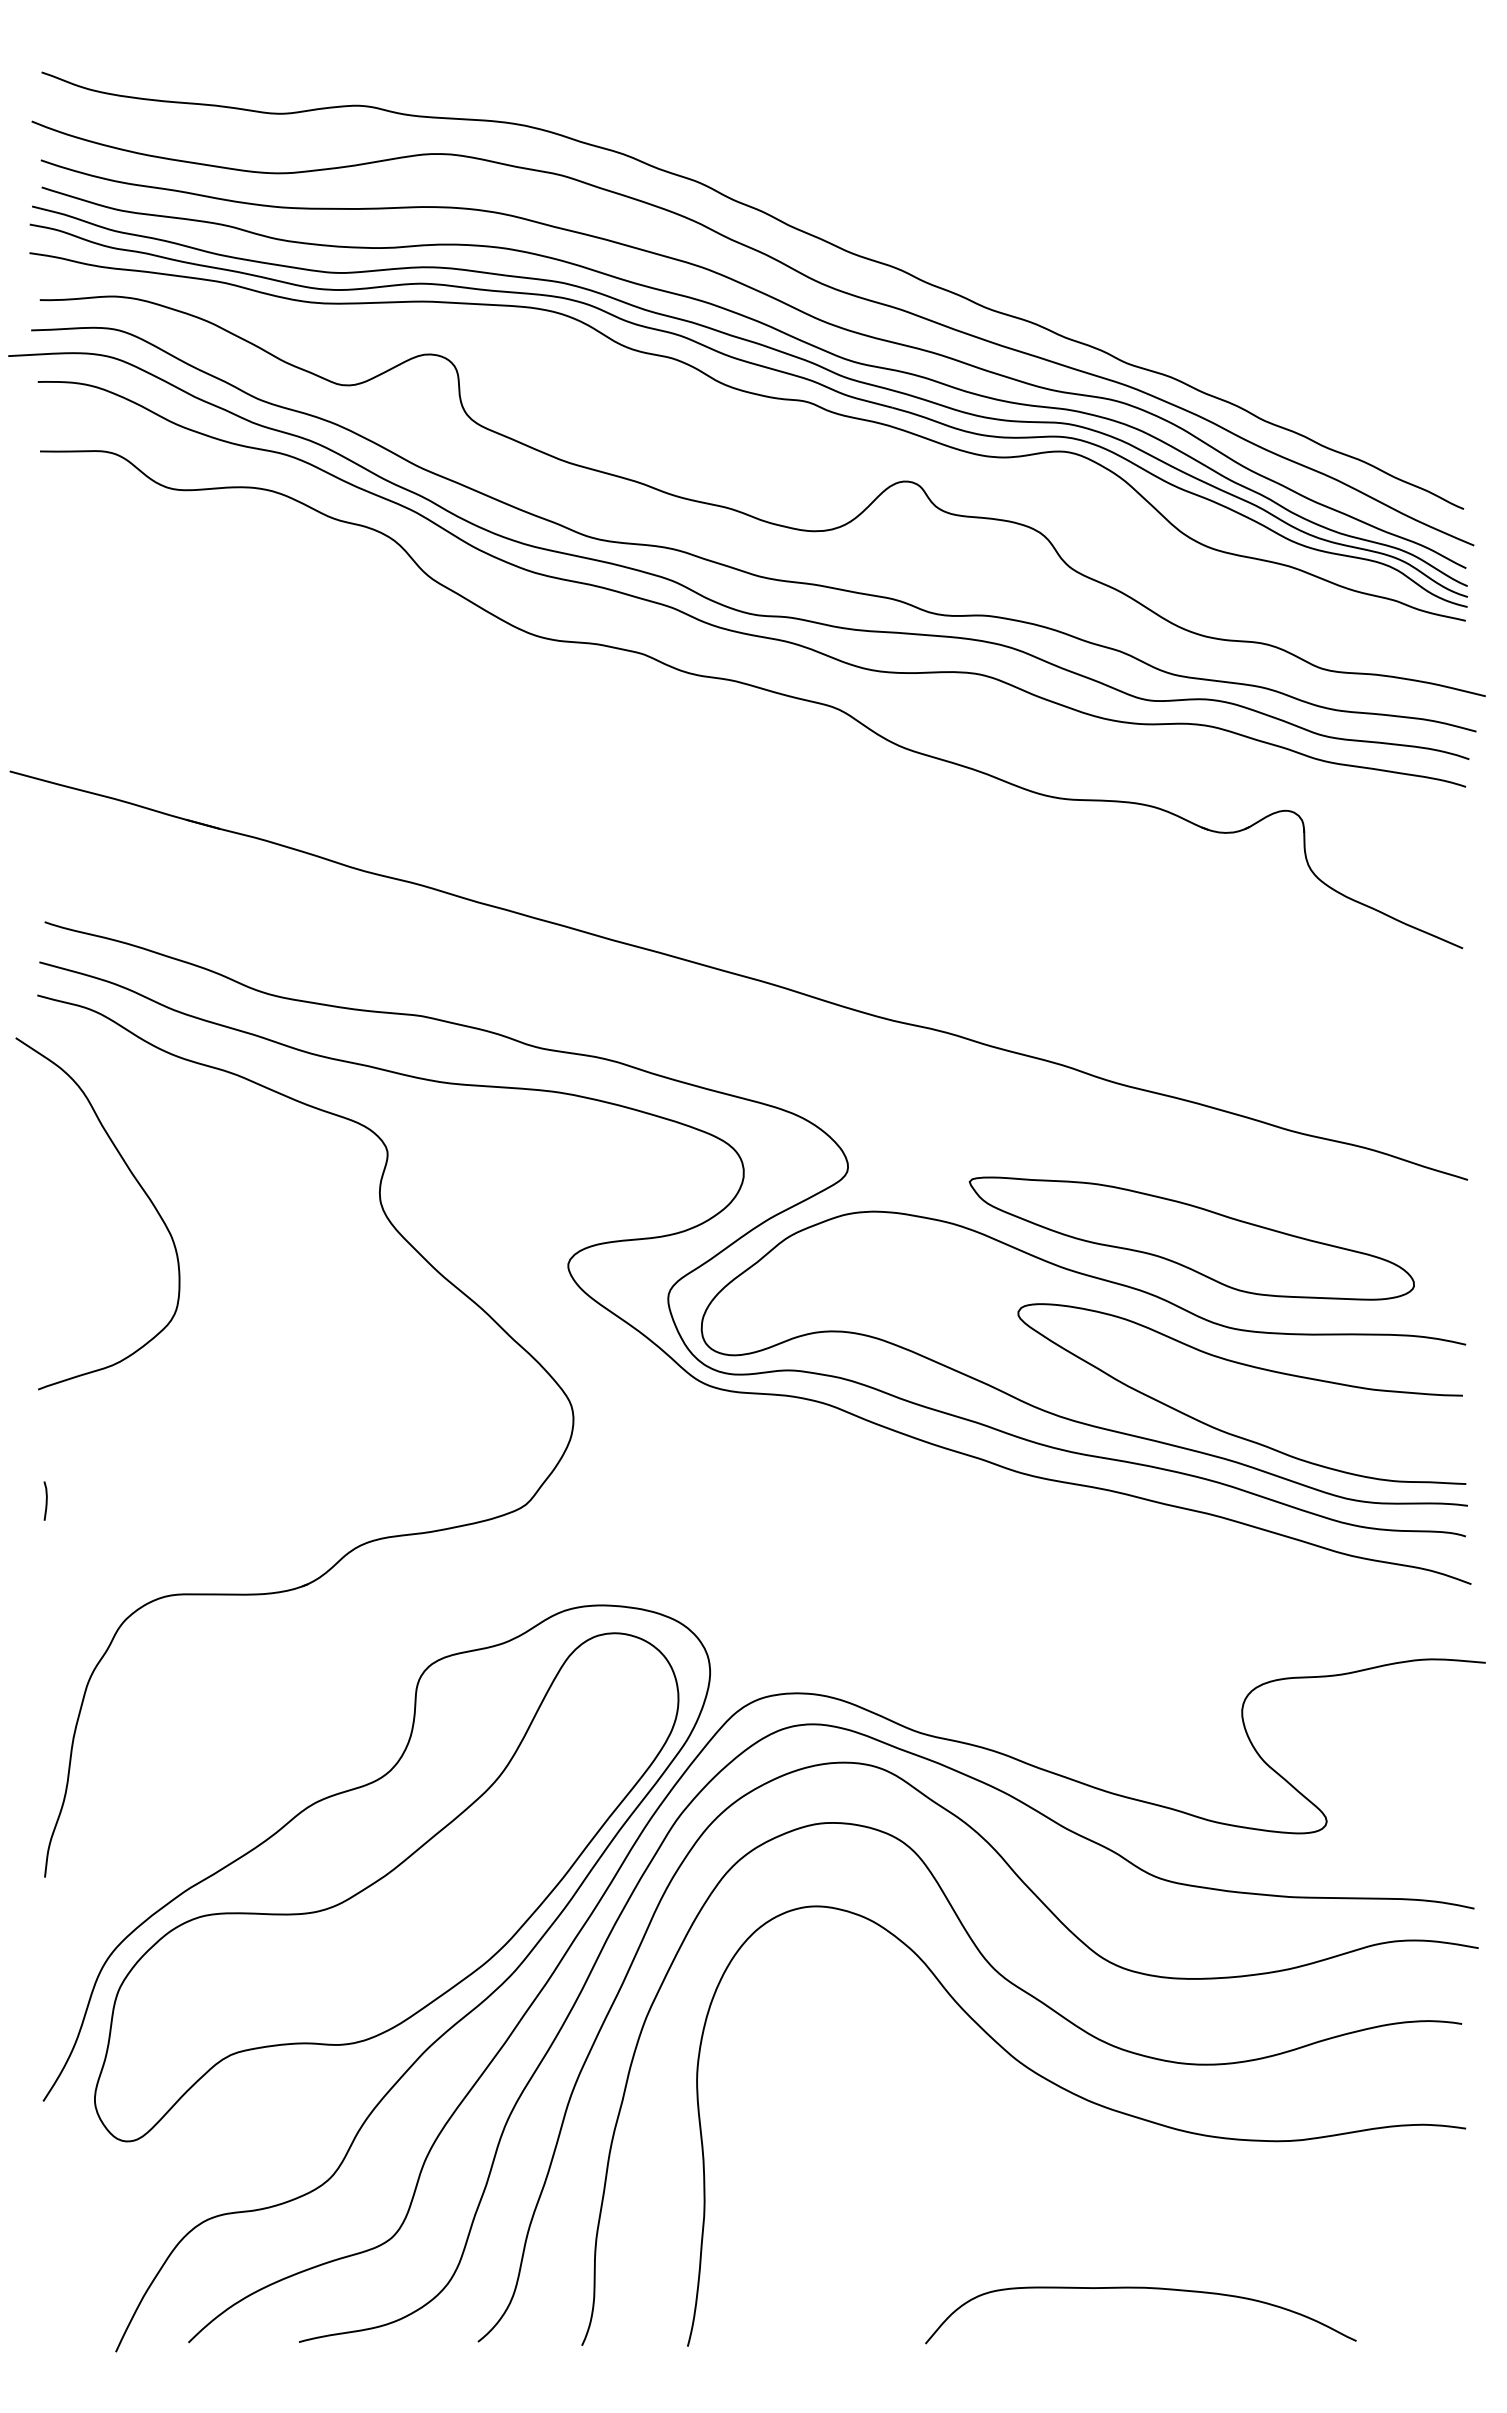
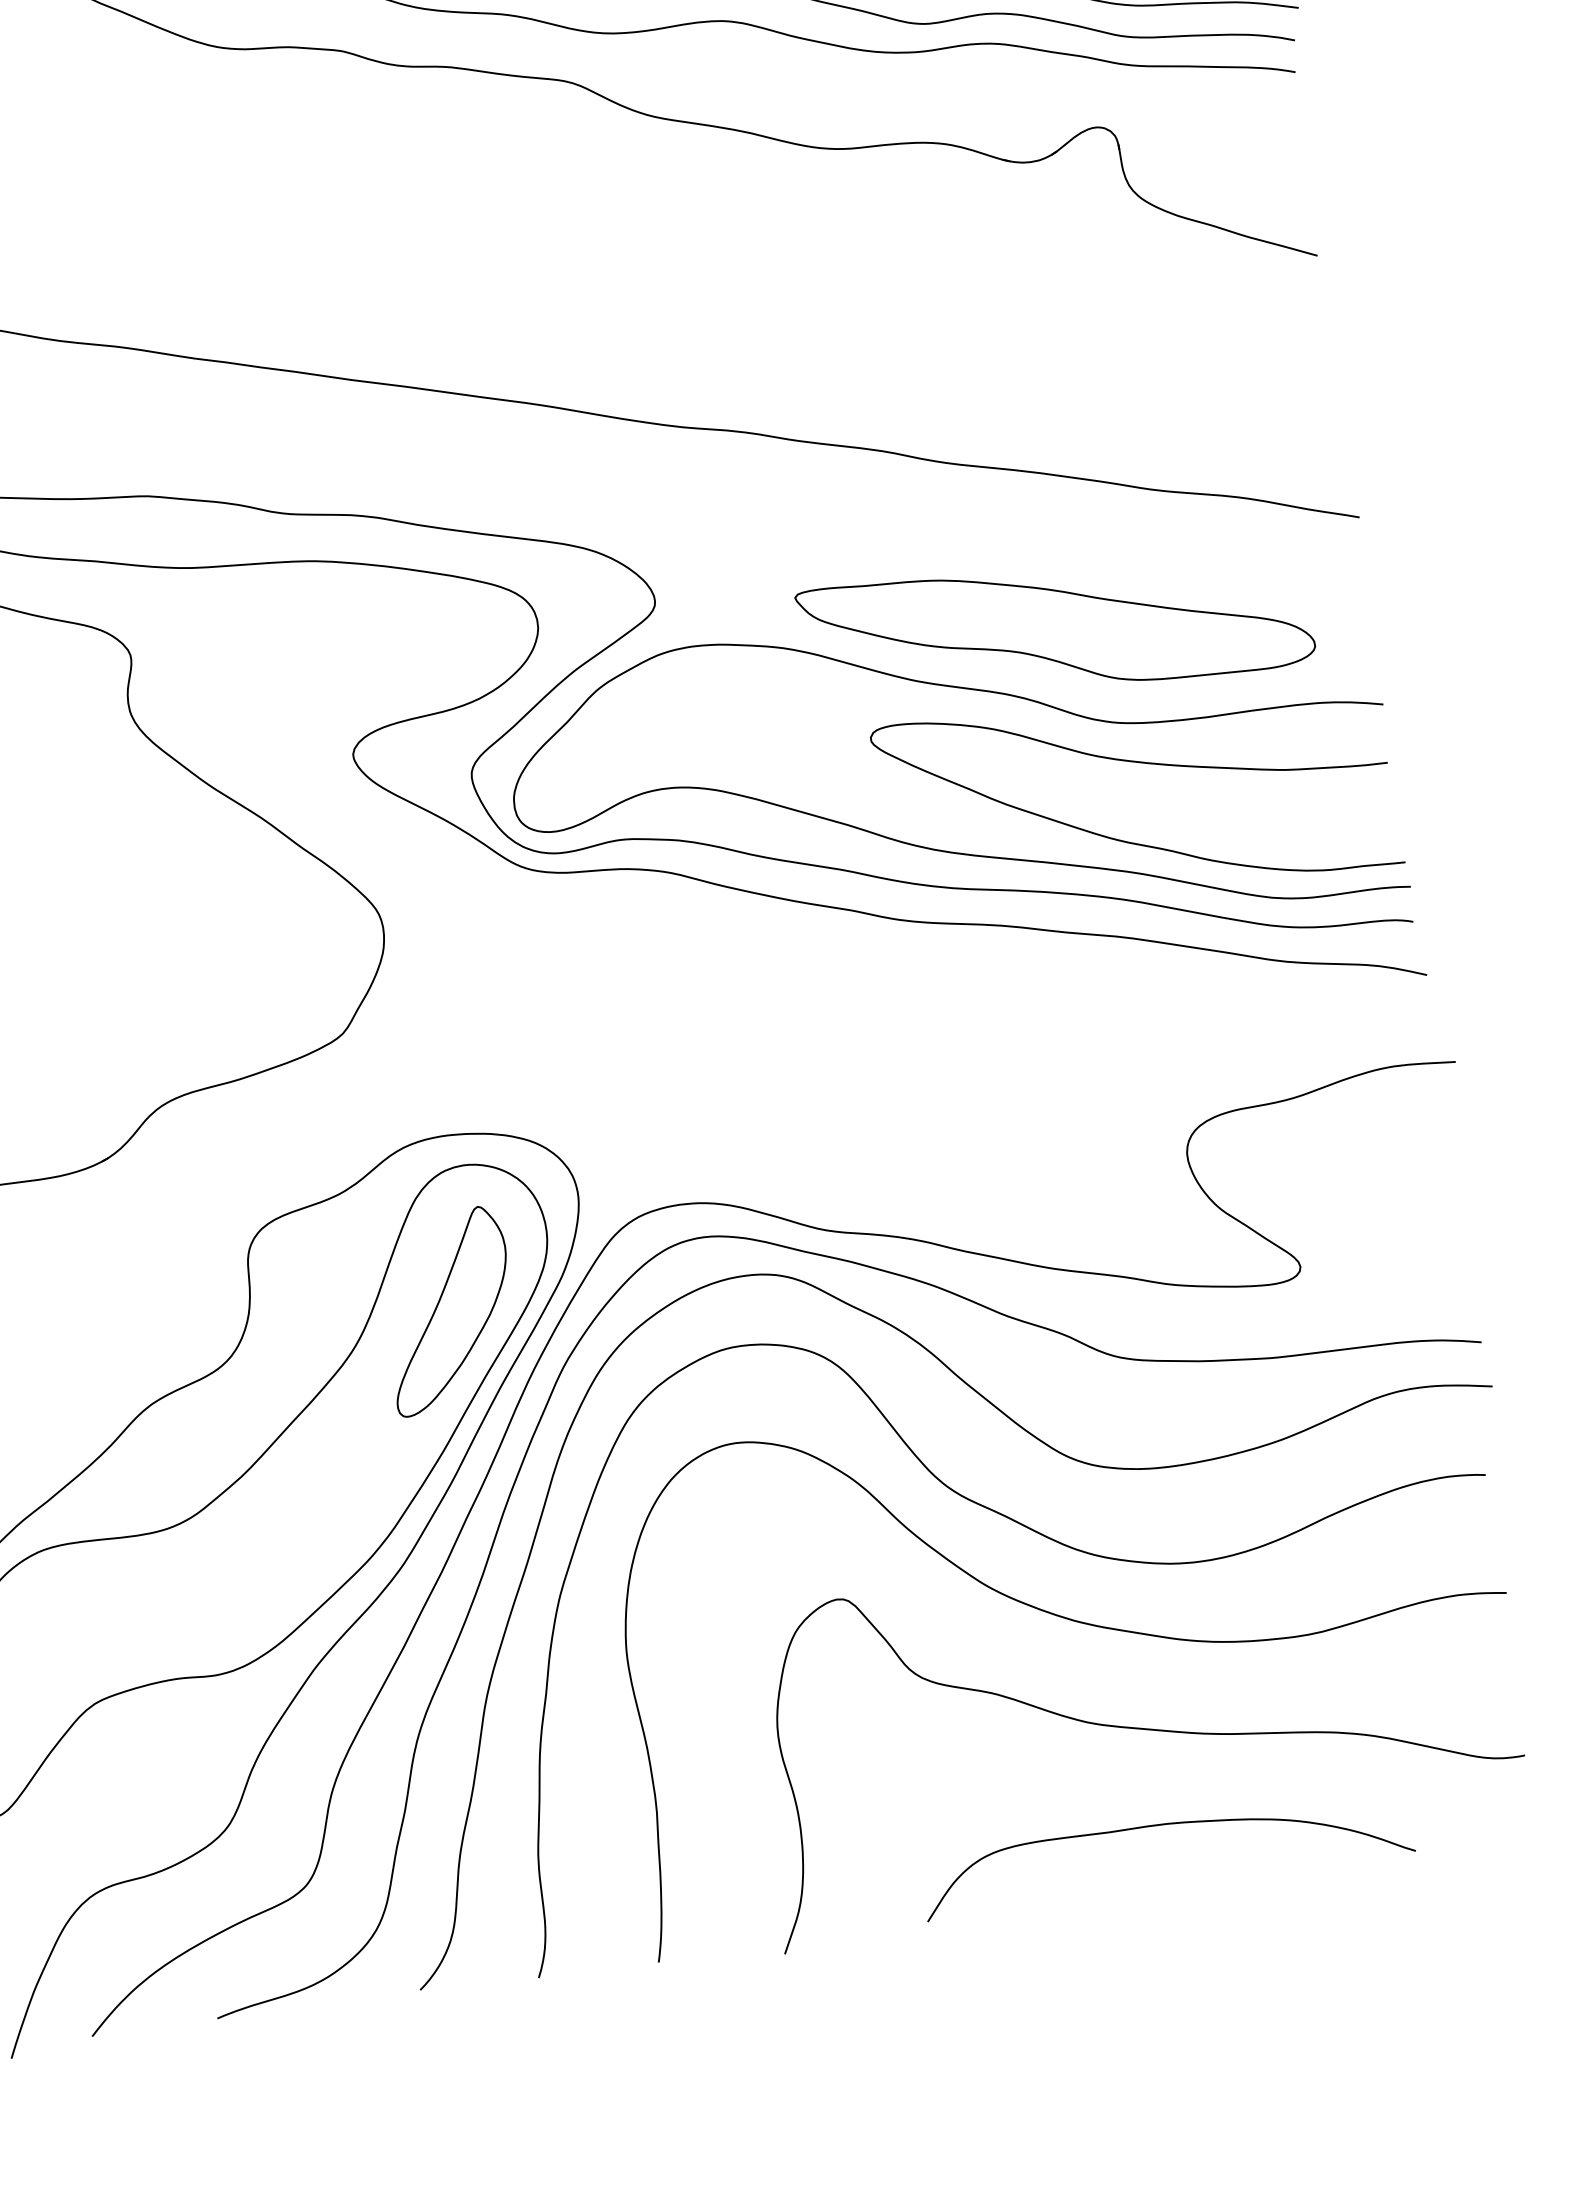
part: (584, 1757) -> (449, 1310), added
curve: (1129, 2202) -> (1136, 1729), added

